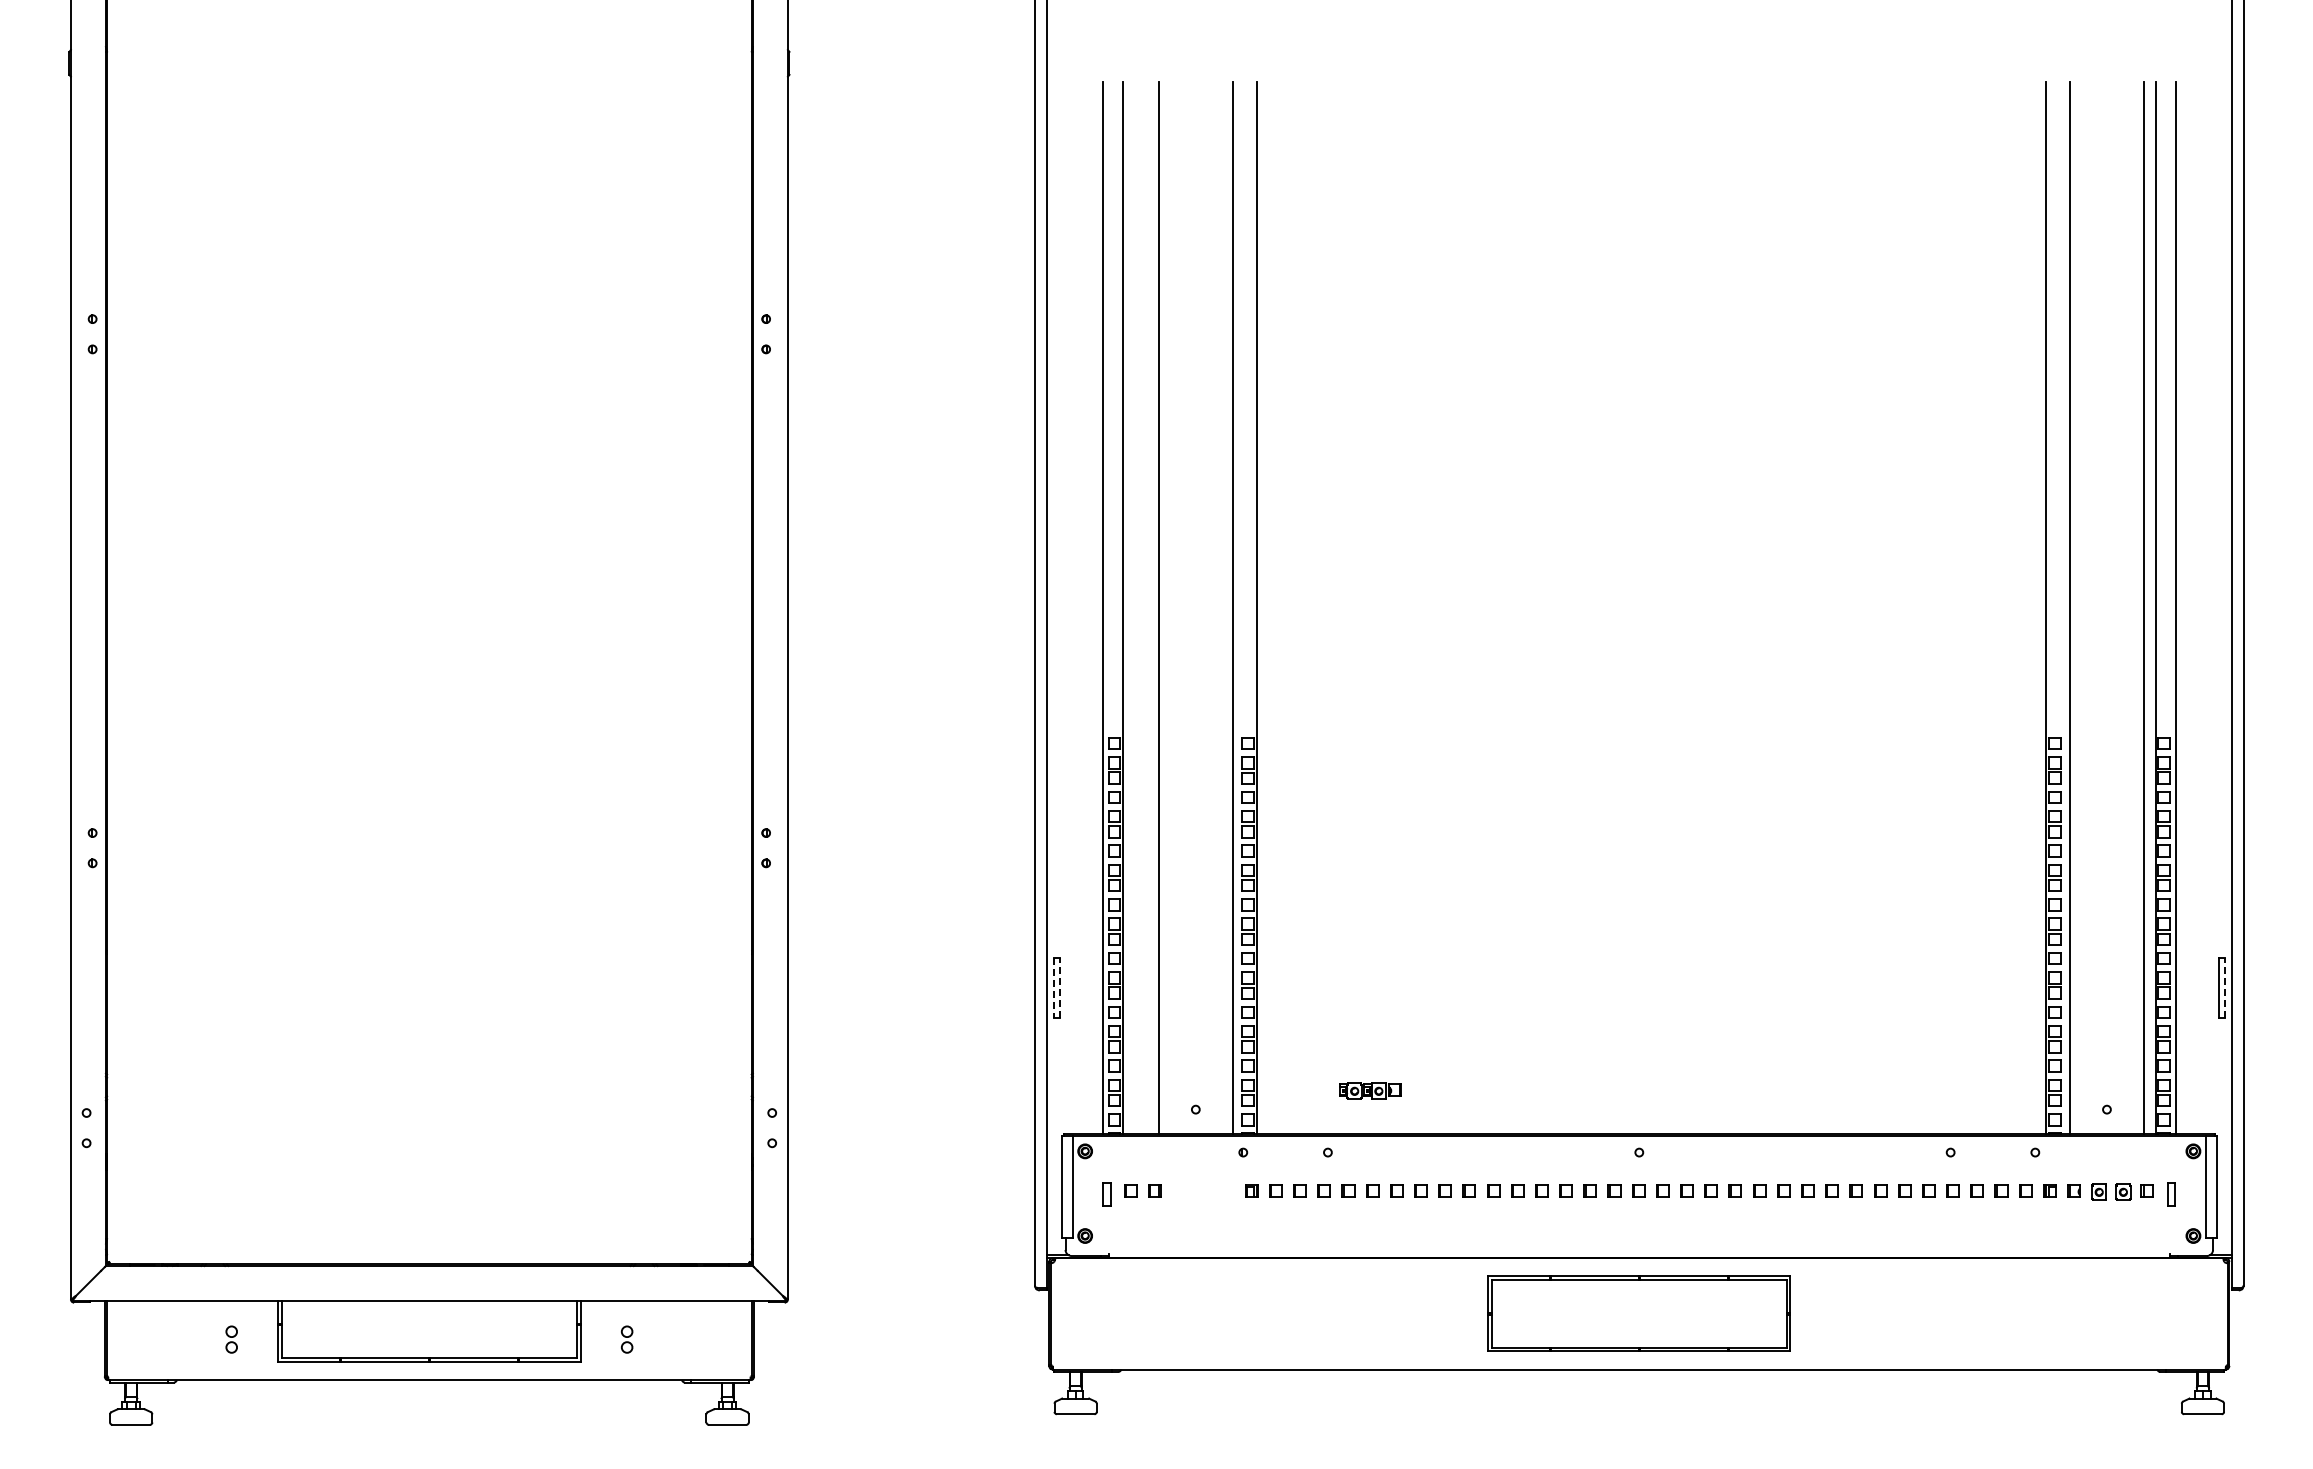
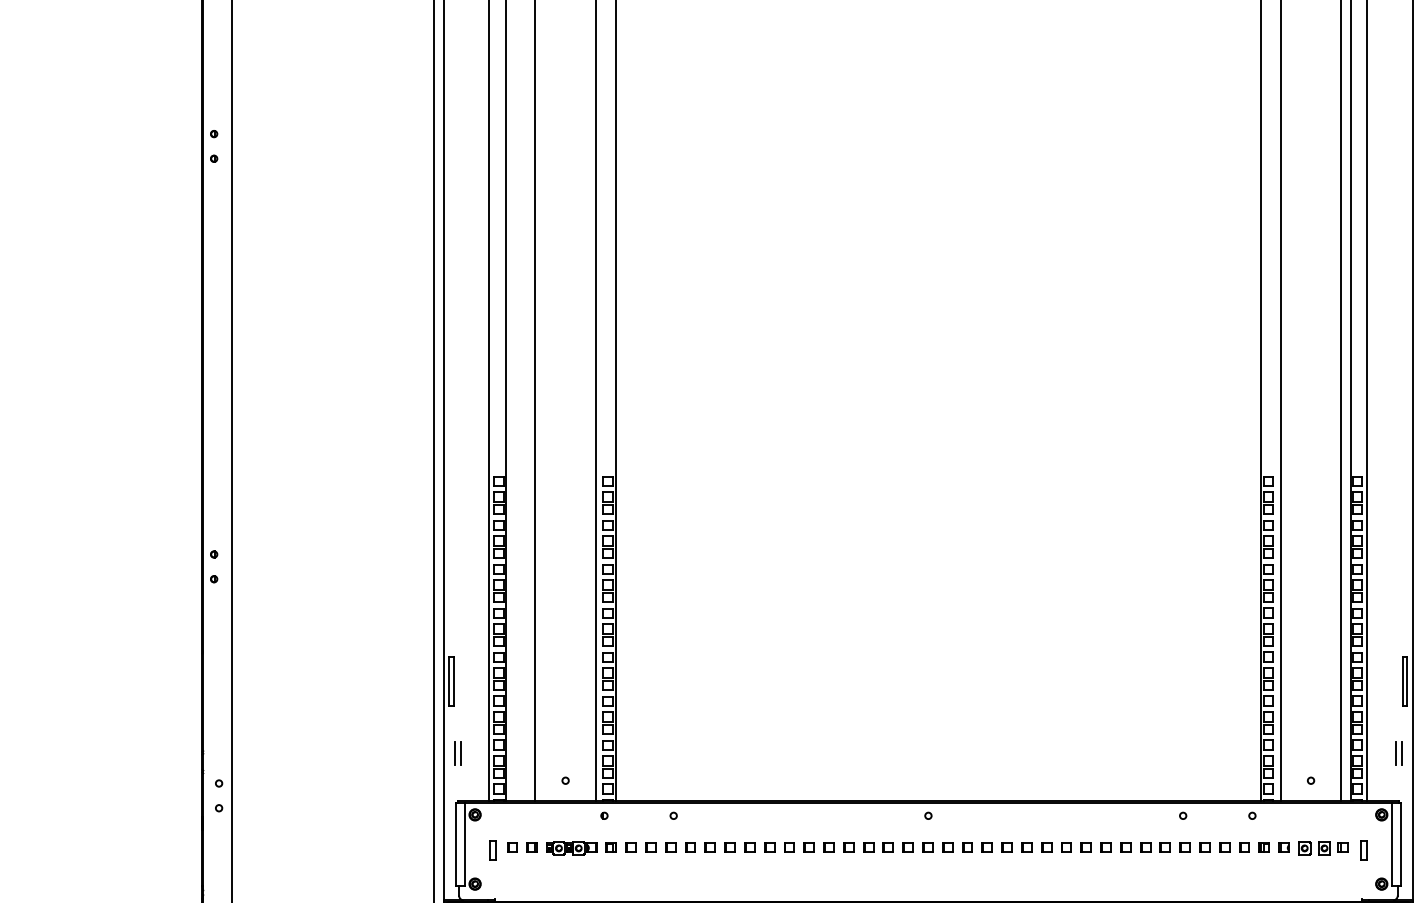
line: (1059, 987) -> (454, 680), dashed -> solid
line: (2224, 987) -> (1407, 680), dashed -> solid
line: (1053, 988) -> (449, 681), dashed -> solid
line: (1060, 1076) -> (454, 753), added
line: (1067, 1076) -> (460, 753), added
line: (2210, 1076) -> (1395, 753), added
line: (2218, 1076) -> (1402, 753), added
part: (1370, 1090) -> (571, 847), moved

